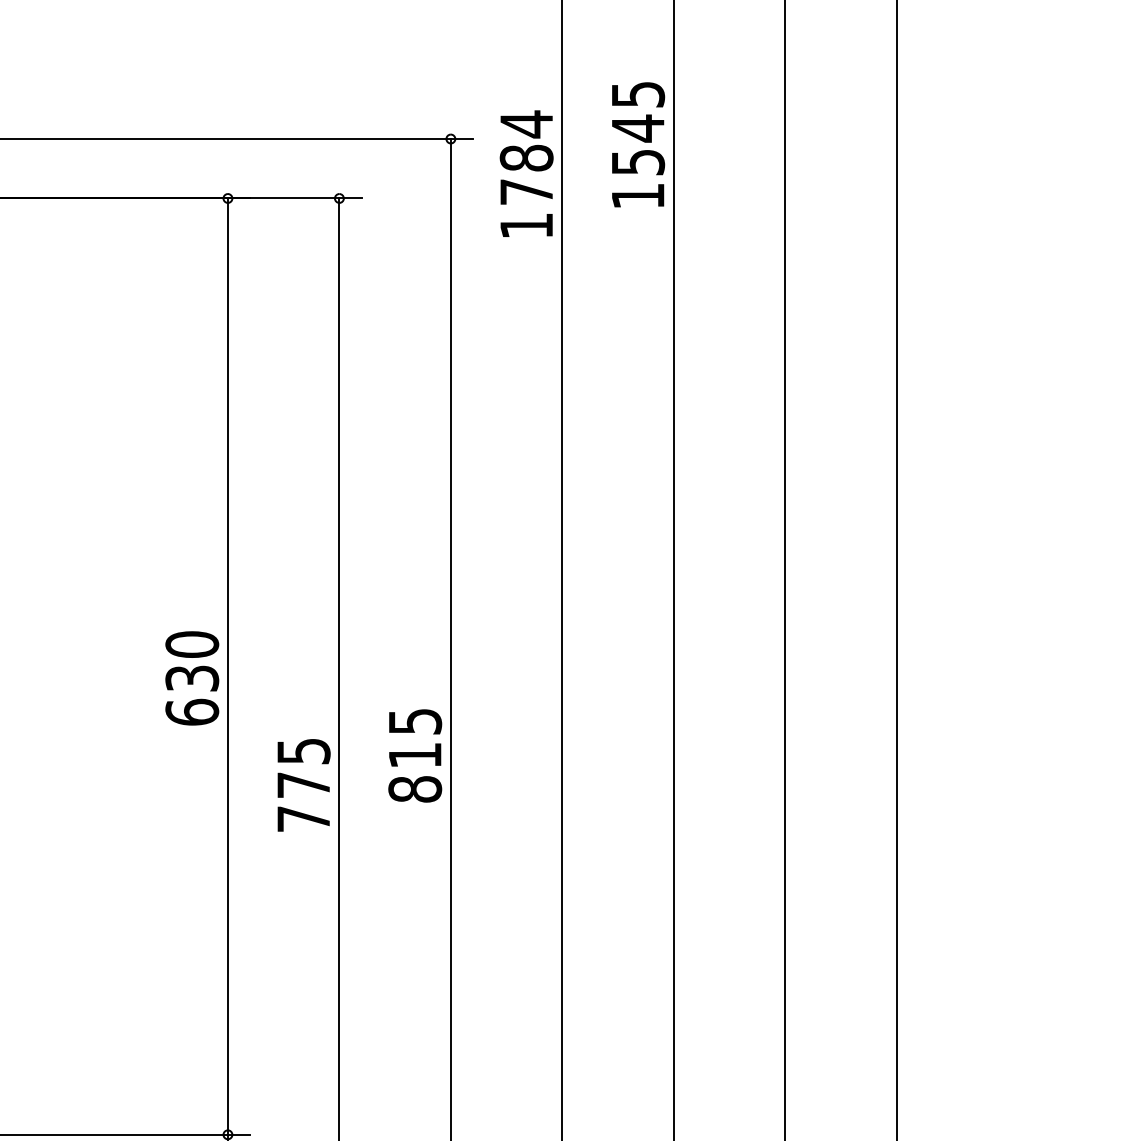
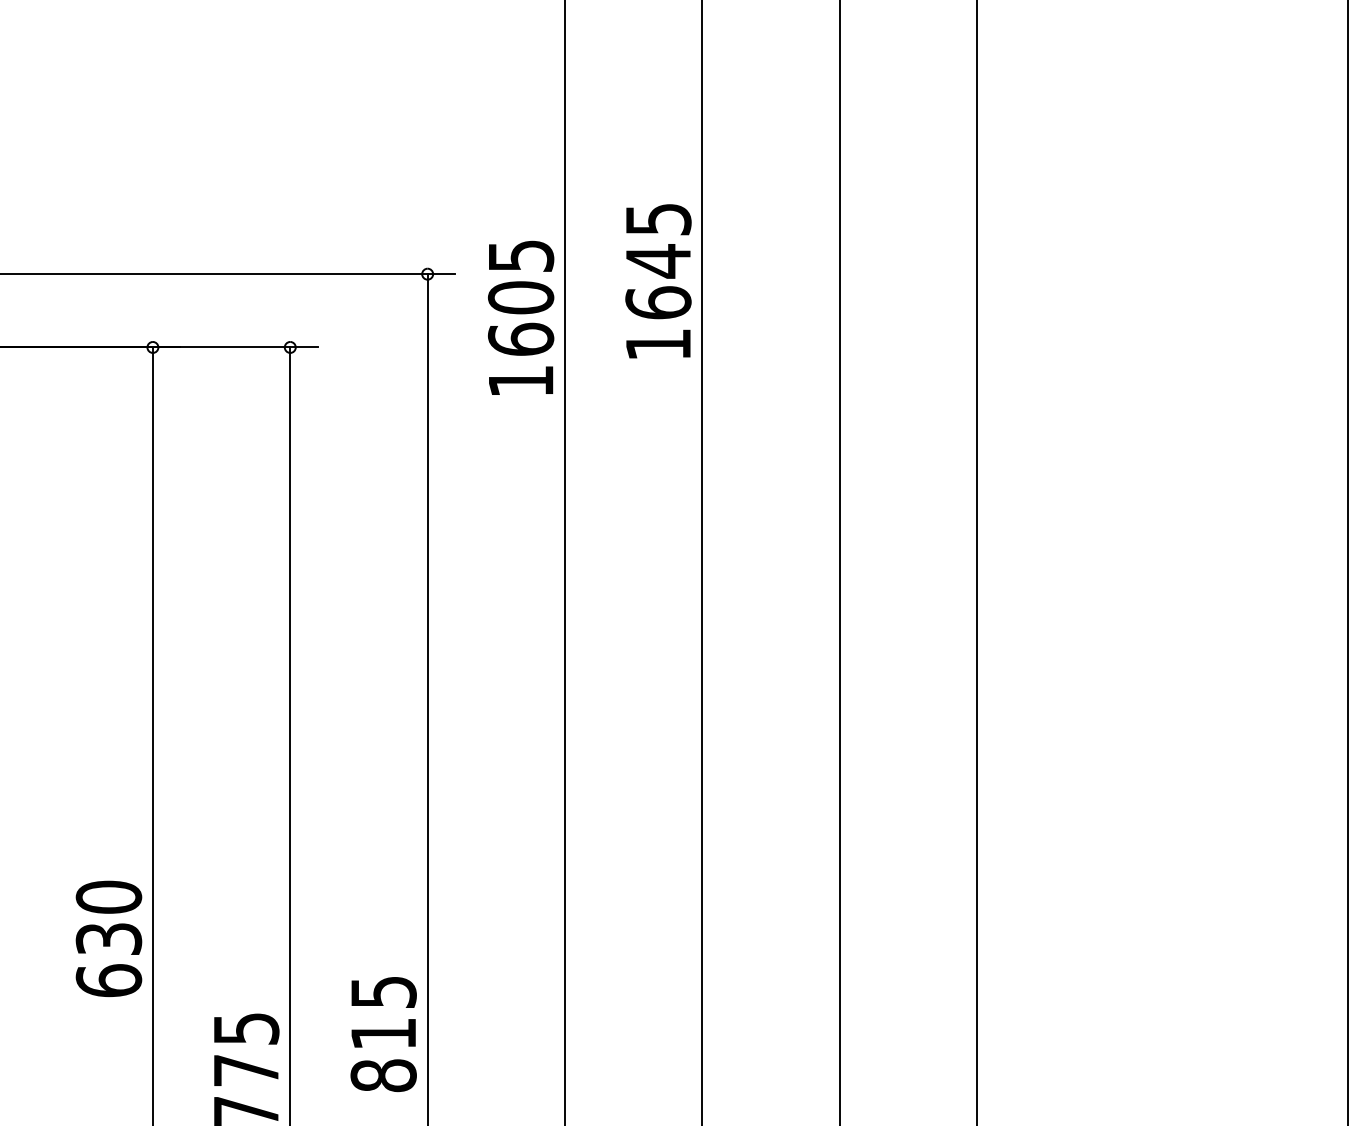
text: (526, 157) -> (520, 296), 1784 -> 1605
text: (638, 161) -> (658, 301), 1545 -> 1645

